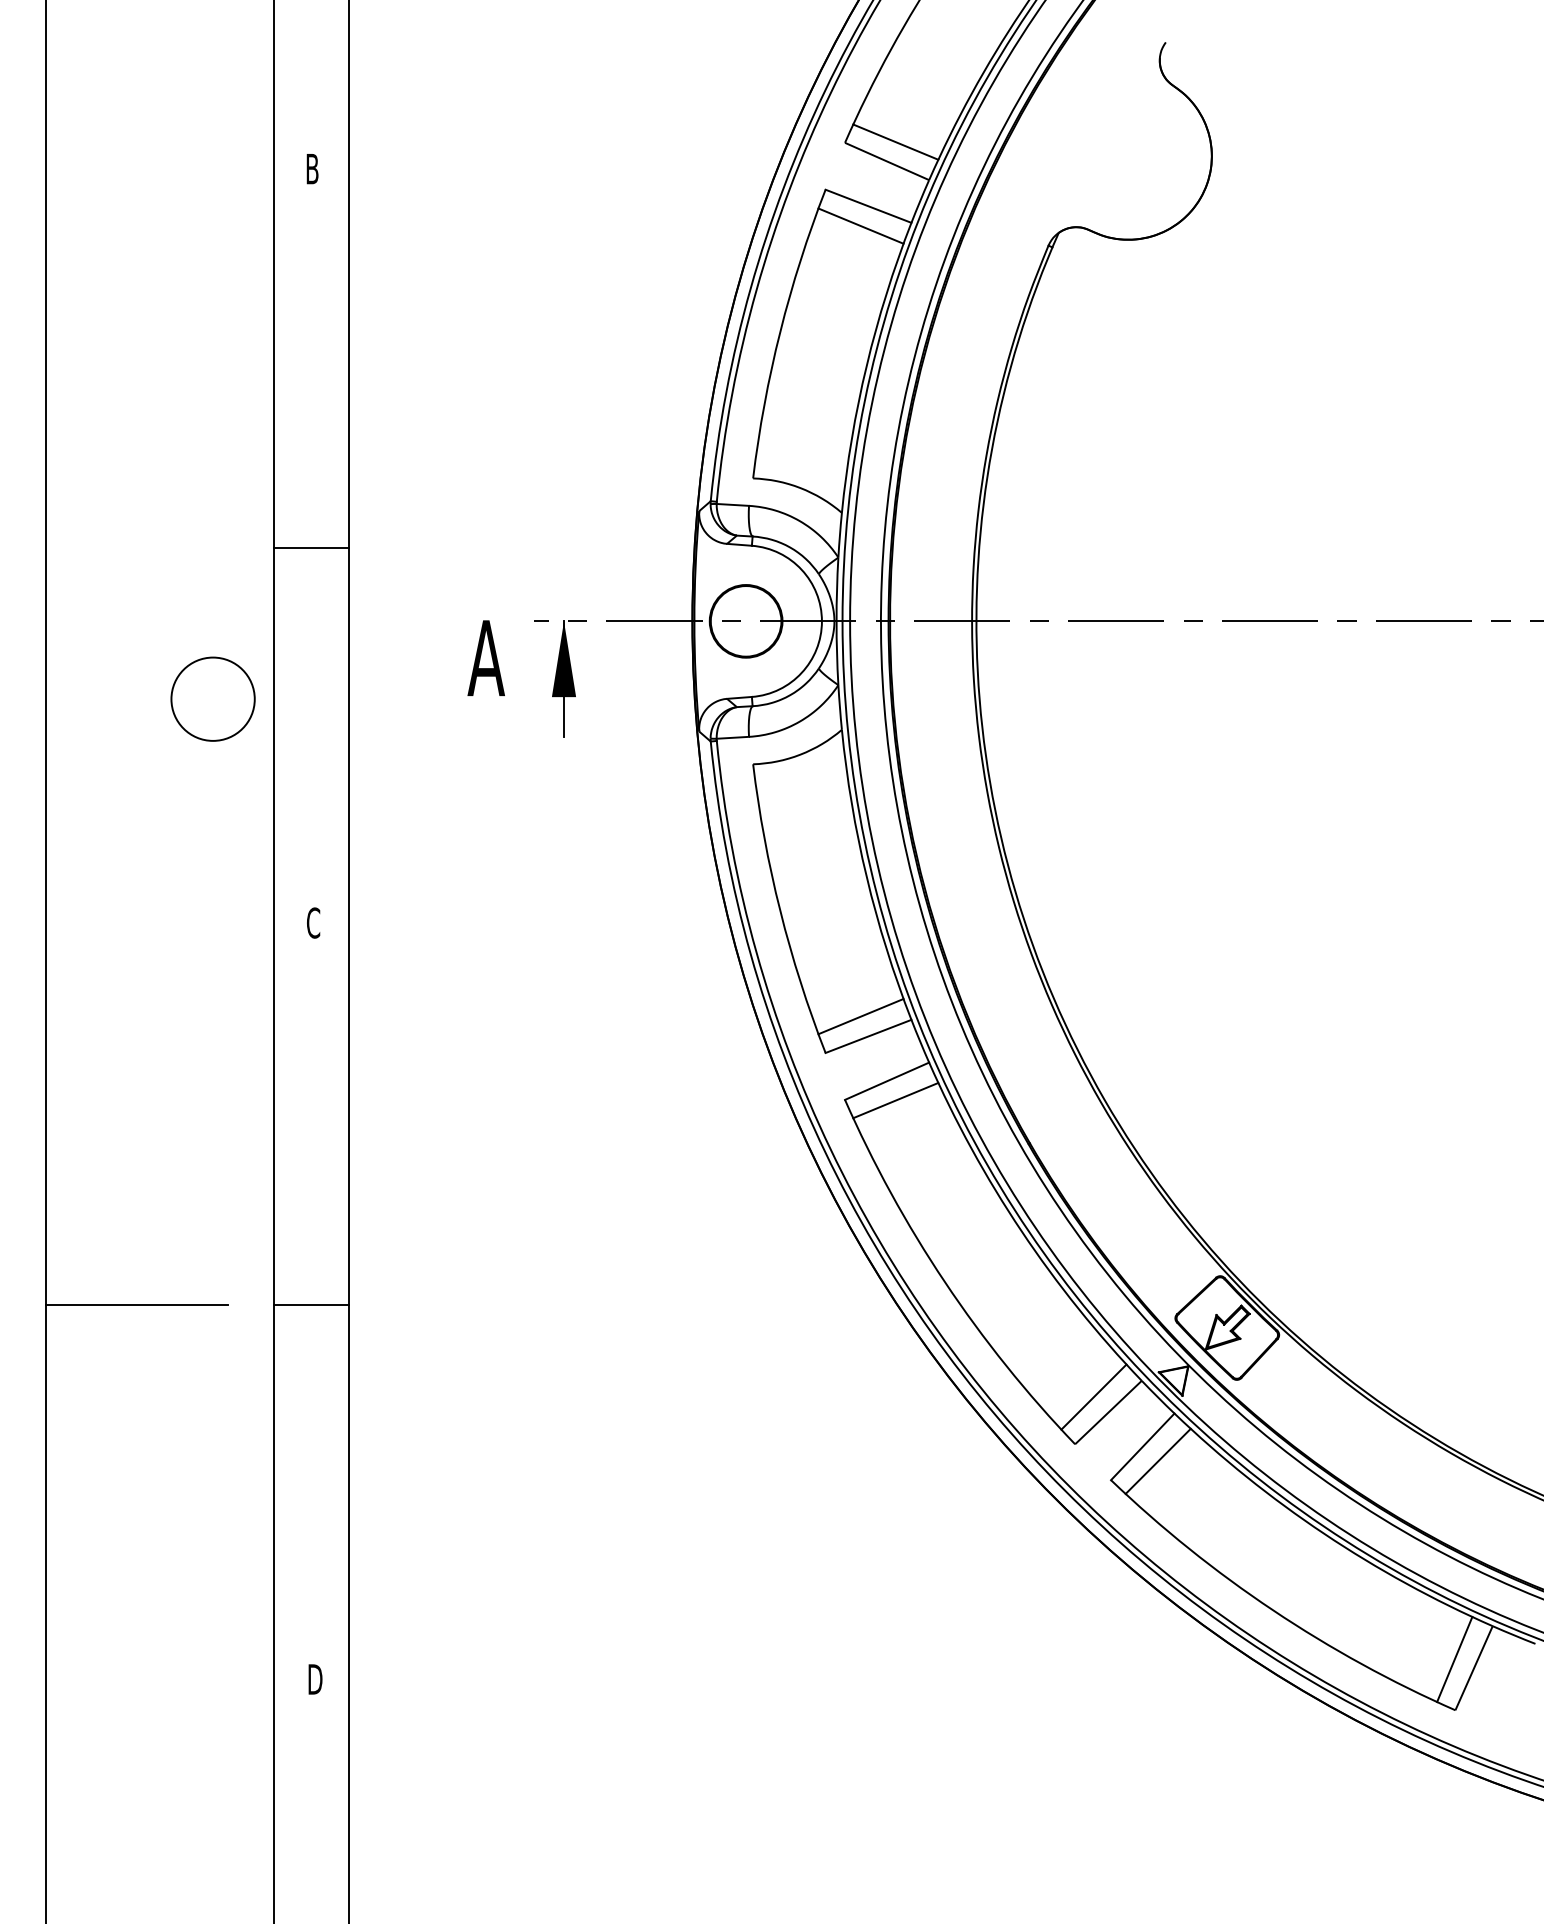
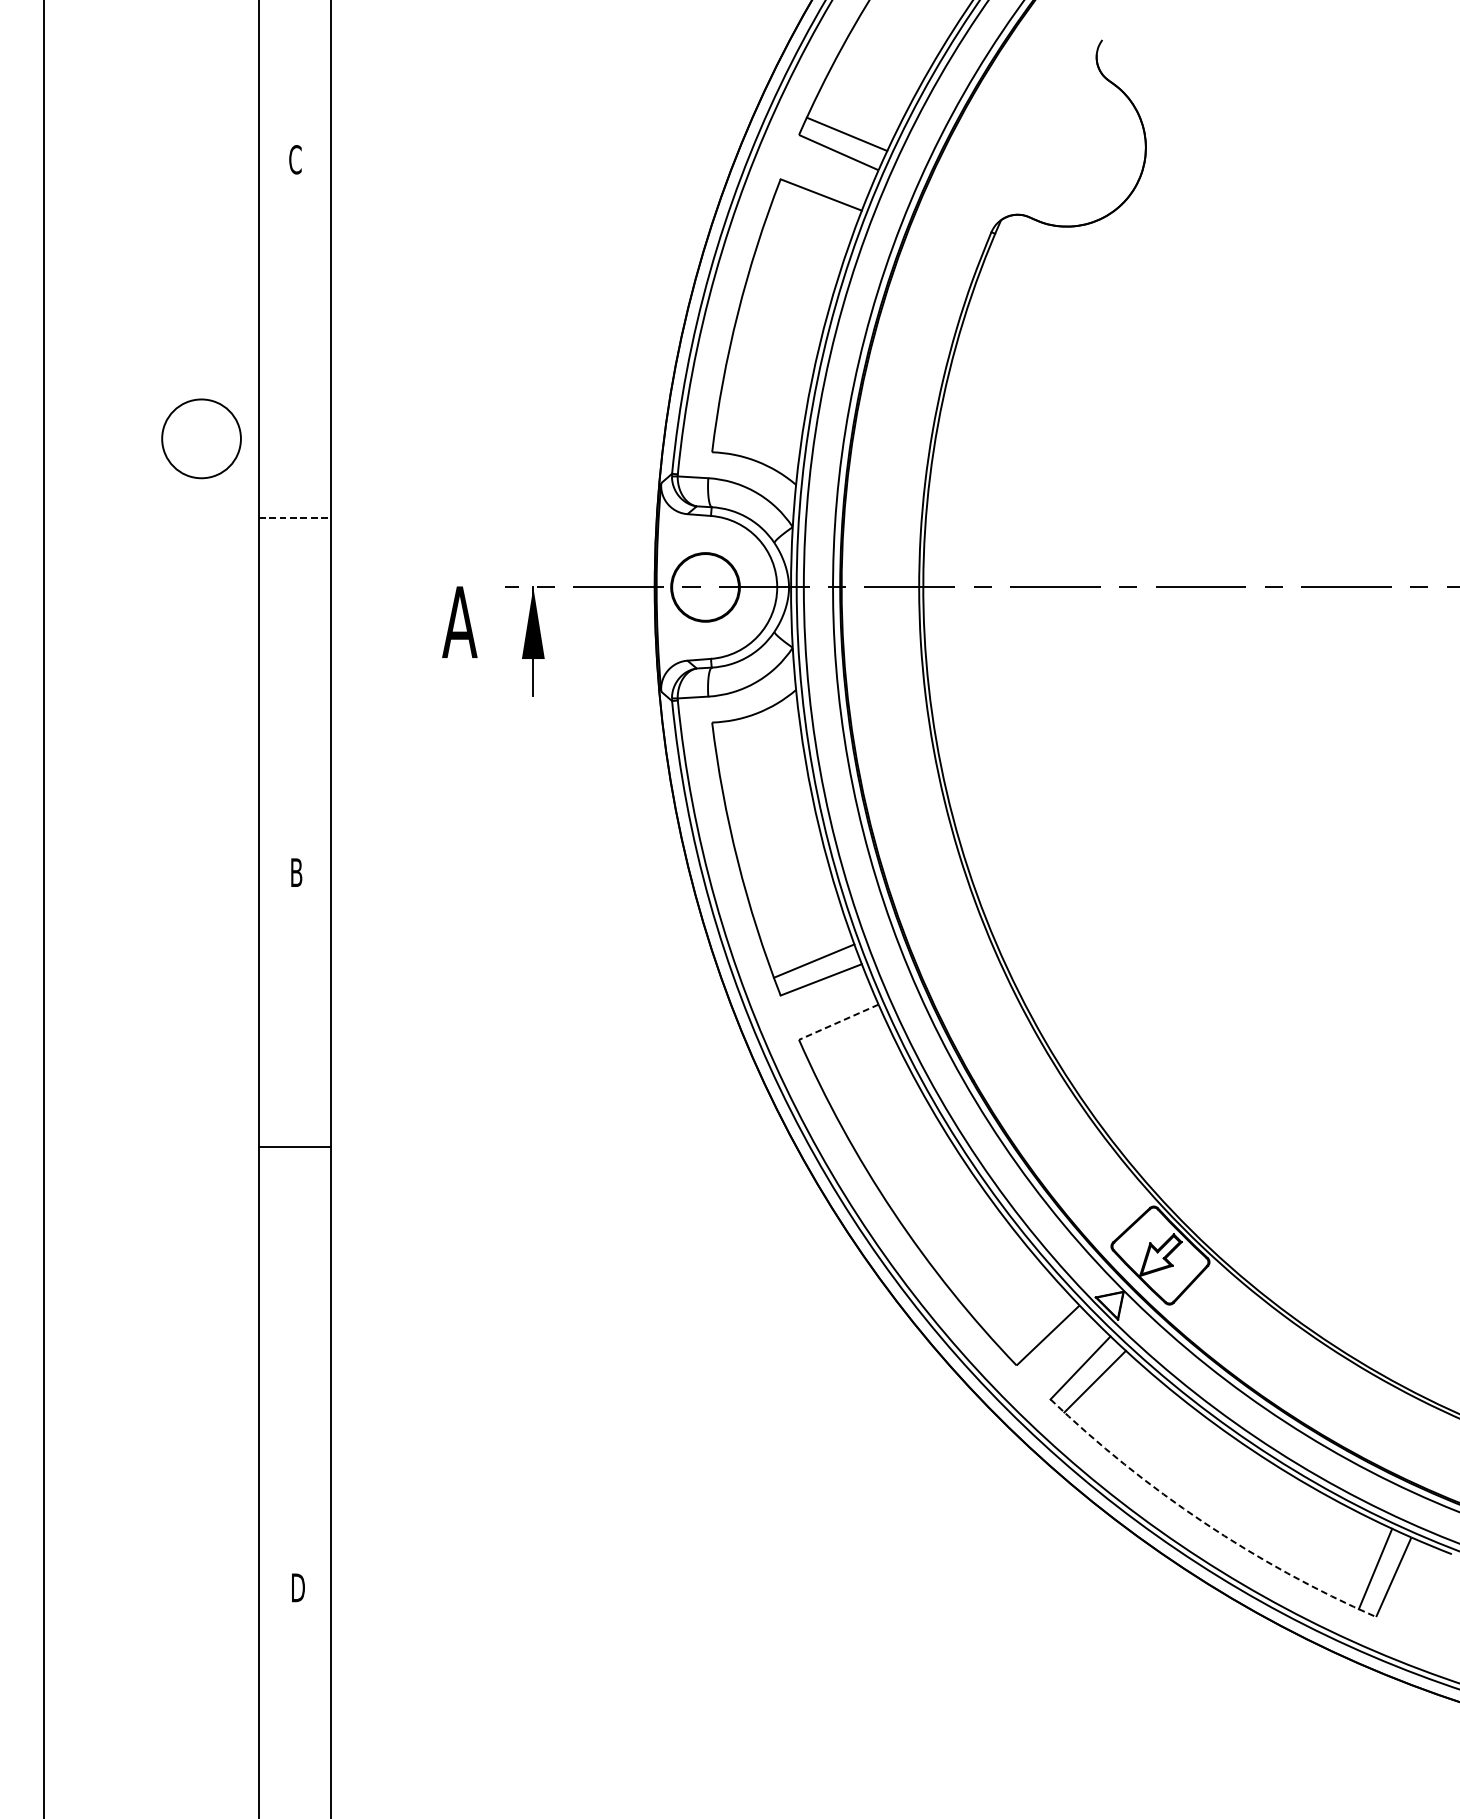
text: (311, 168) -> (294, 159), B -> C
line: (860, 225) -> (813, 213), removed
line: (311, 547) -> (294, 517), solid -> dashed
circle: (212, 698) -> (200, 438), moved
text: (313, 922) -> (296, 872), C -> B
line: (886, 1081) -> (838, 1022), solid -> dashed
line: (895, 1100) -> (846, 1040), removed
line: (137, 1305) -> (130, 1234), removed
line: (311, 1305) -> (294, 1147), moved
line: (1093, 1396) -> (1033, 1320), removed
arc: (1273, 1610) -> (1204, 1522), solid -> dashed

